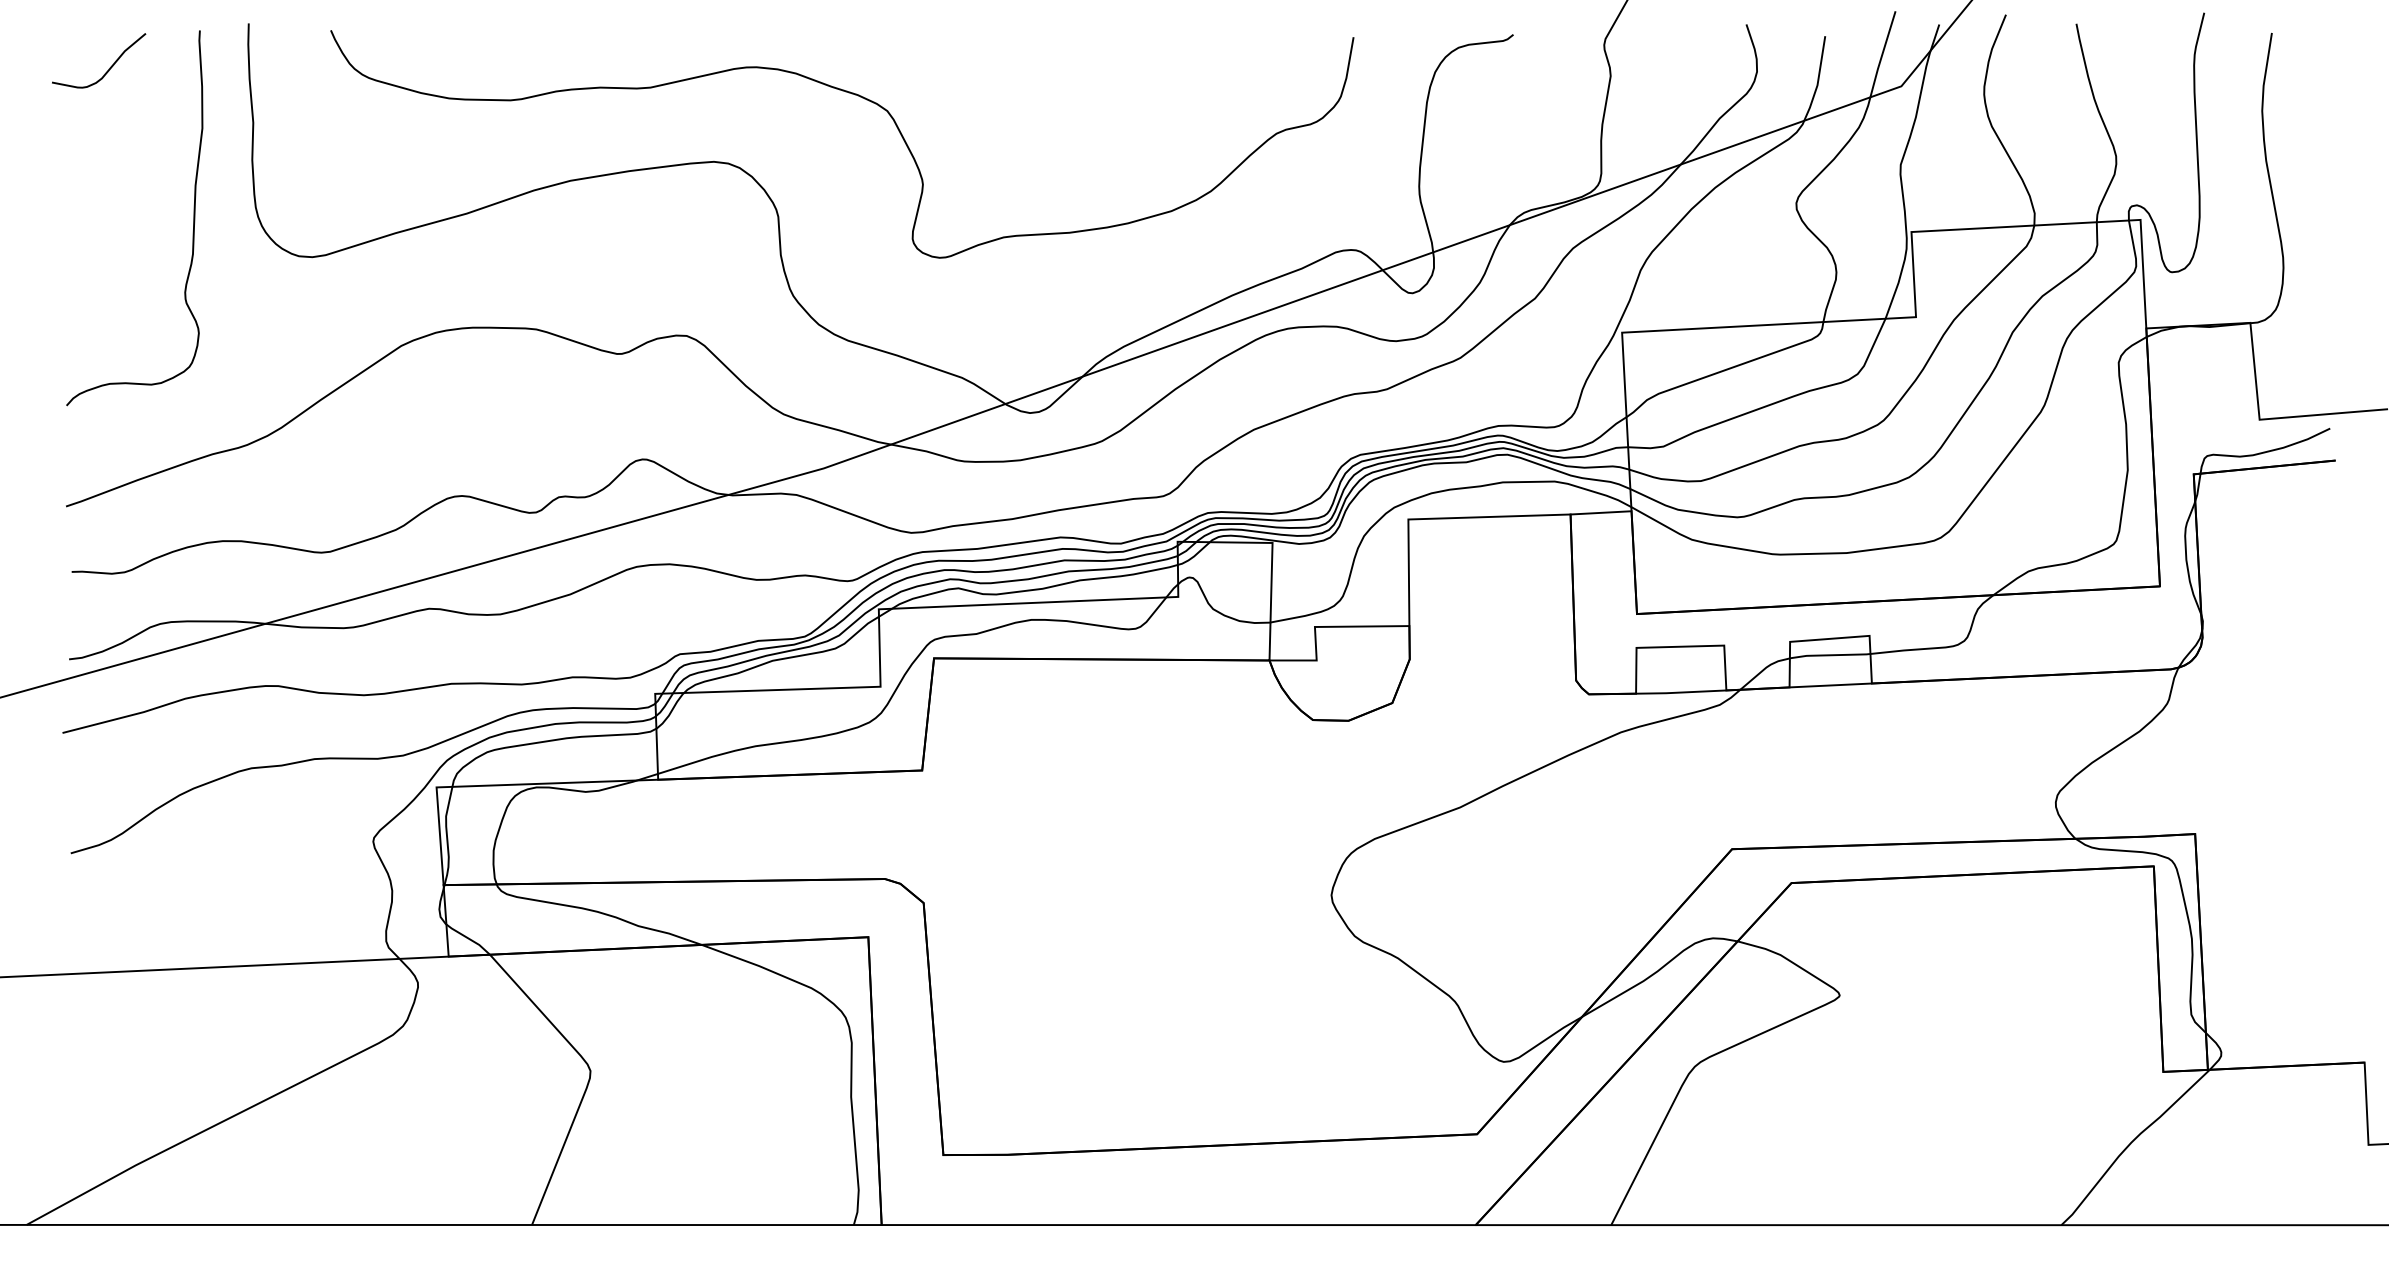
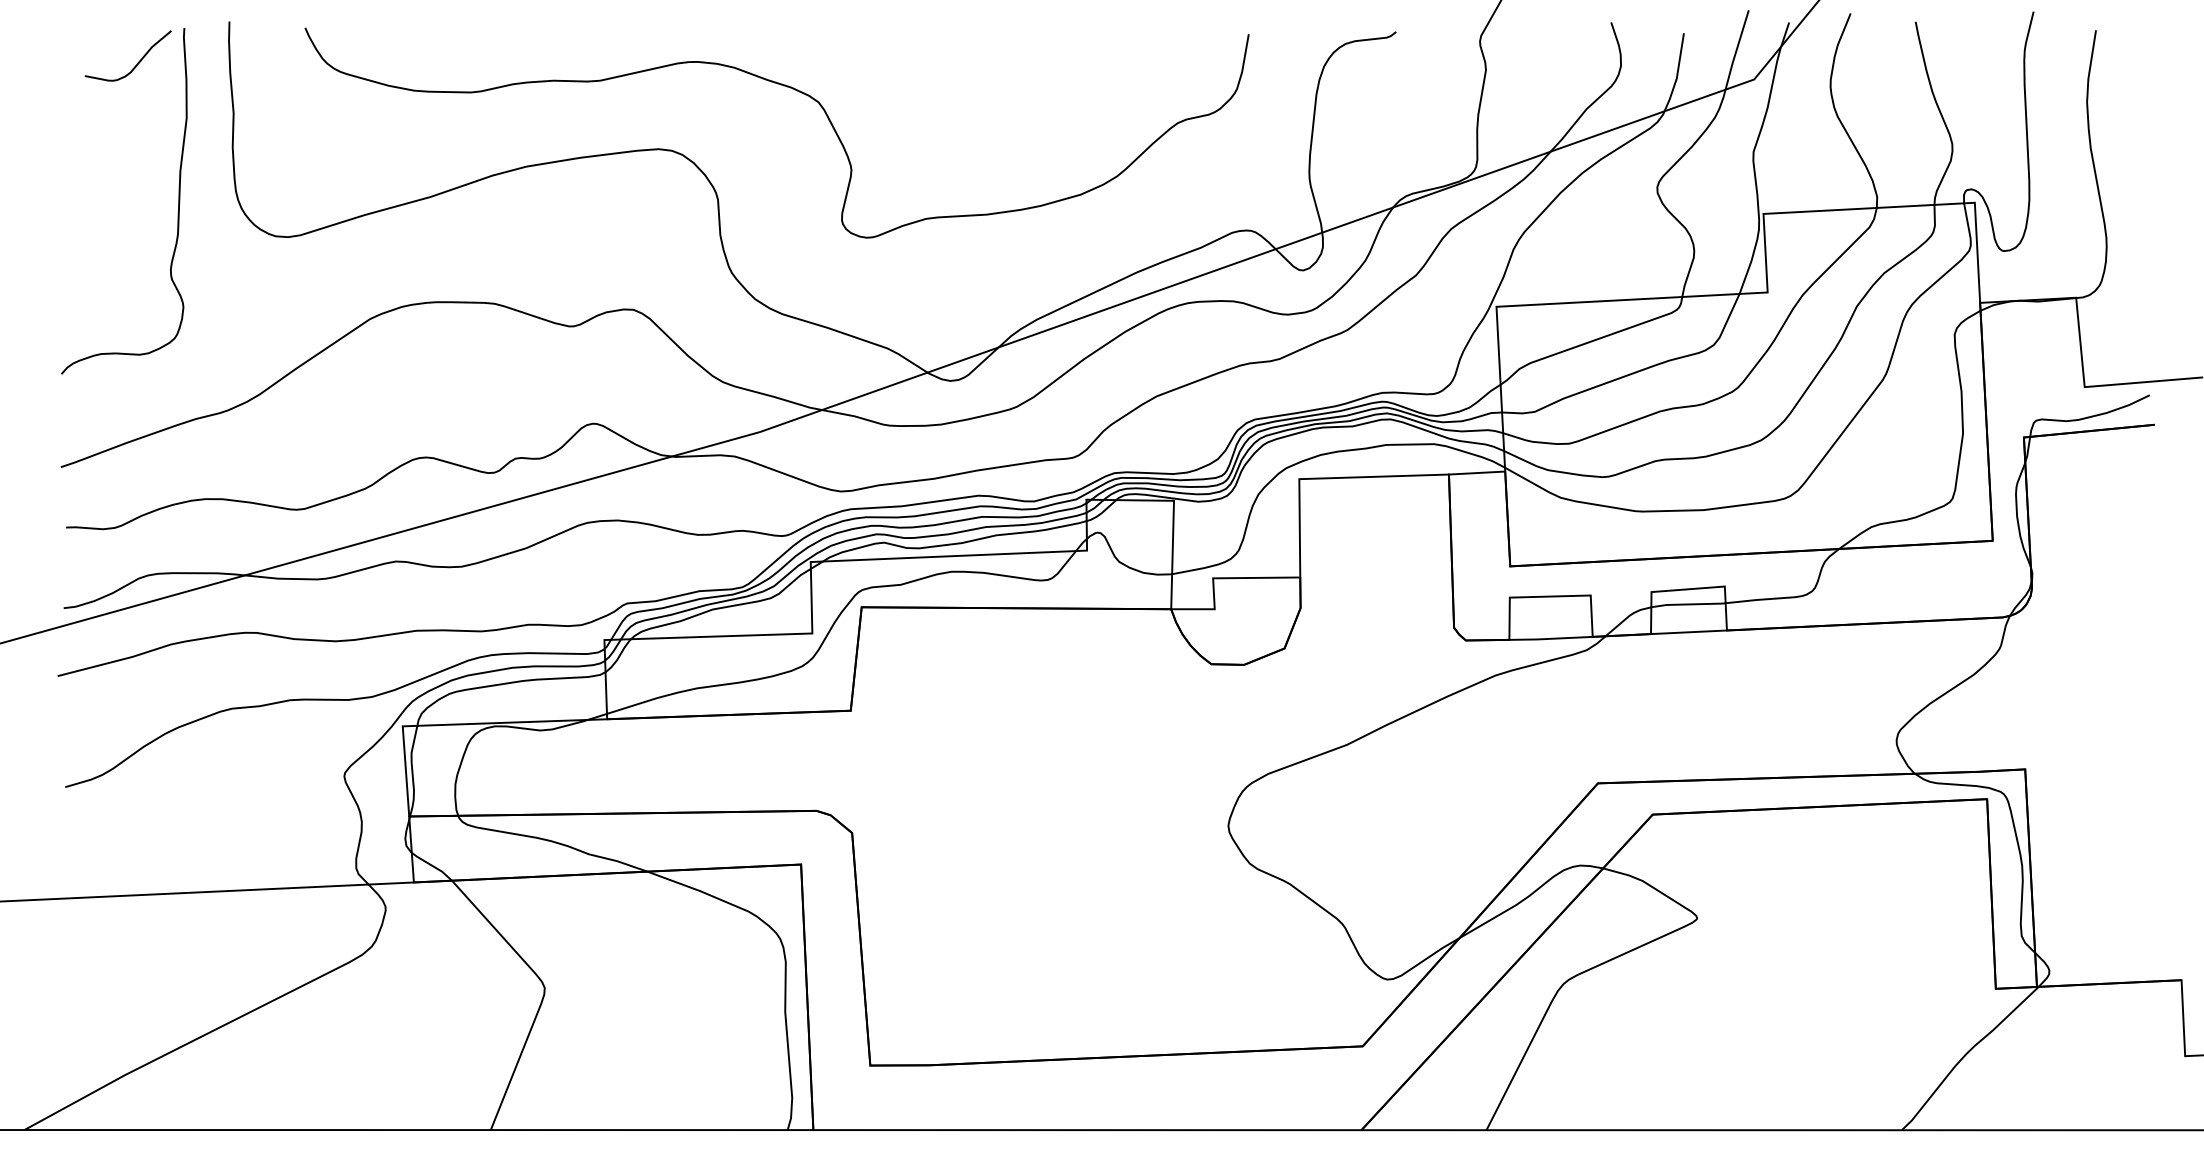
curve: (109, 67) -> (137, 62), moved

